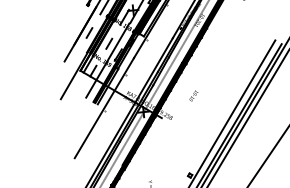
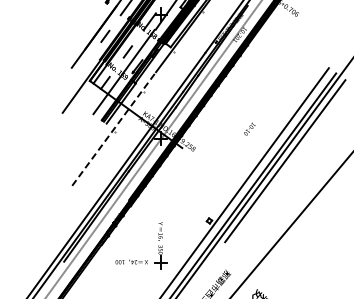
text: (193, 95) -> (249, 128), moved
line: (104, 108) -> (114, 129), solid -> dashed

